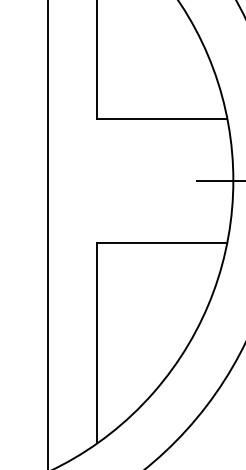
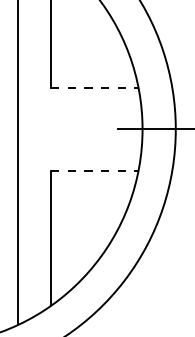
line: (163, 118) -> (95, 87), solid -> dashed
line: (163, 241) -> (95, 170), solid -> dashed

